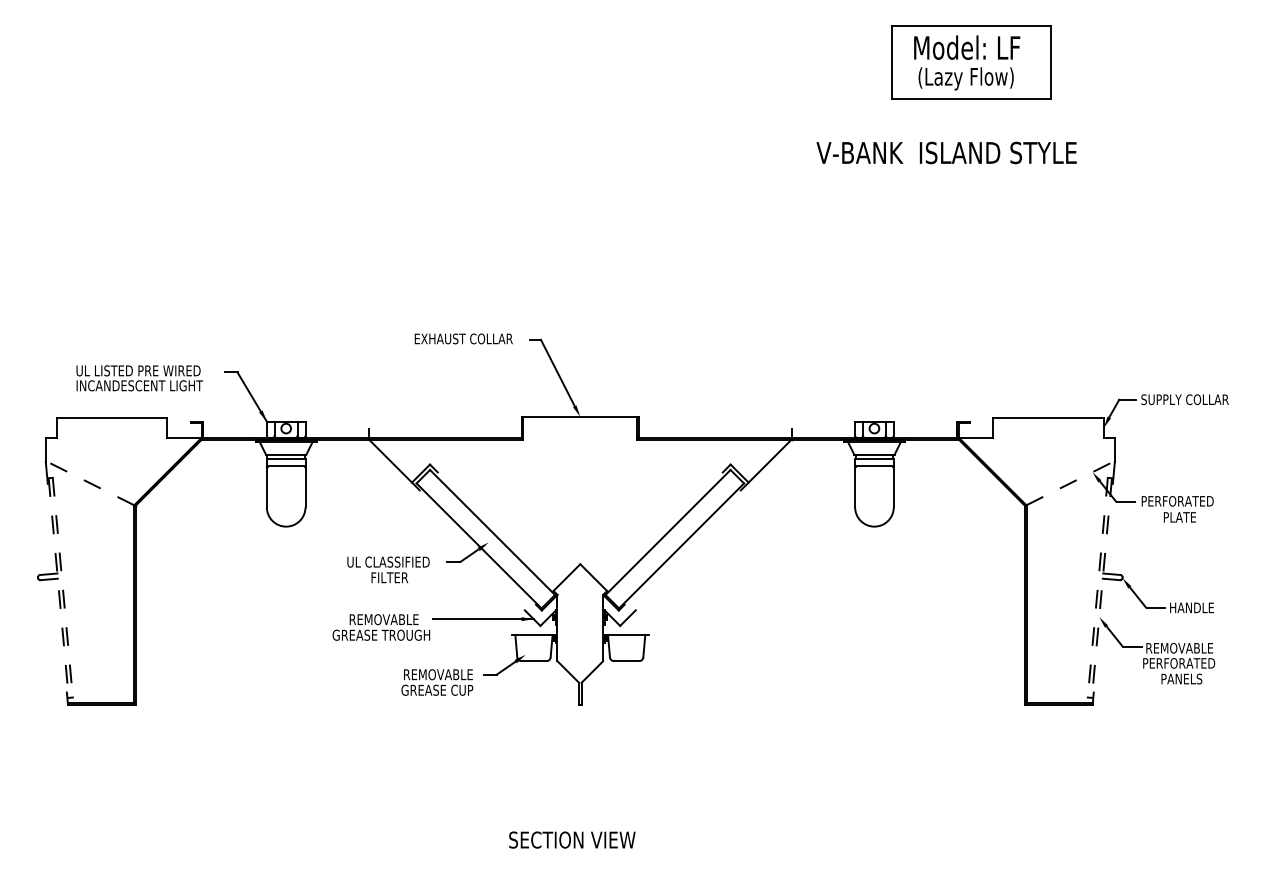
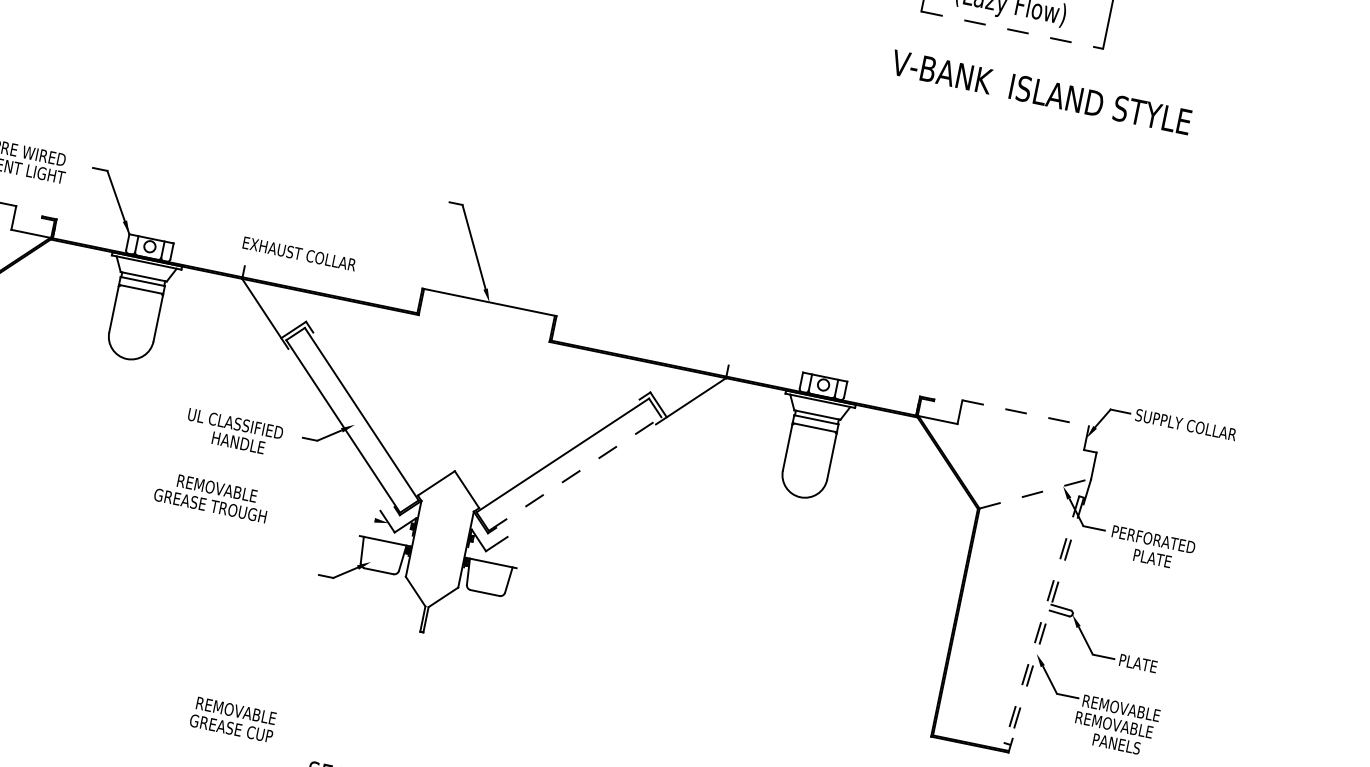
line: (972, 98) -> (1013, 30), solid -> dashed
text: (946, 152) -> (1041, 91), moved
text: (463, 338) -> (299, 253), moved
line: (1049, 417) -> (1026, 413), solid -> dashed
line: (681, 545) -> (575, 473), solid -> dashed
text: (394, 577) -> (238, 442), FILTER -> HANDLE
text: (1192, 607) -> (1145, 664), HANDLE -> PLATE
line: (483, 619) -> (330, 511), removed
text: (1179, 663) -> (1117, 725), PERFORATED -> REMOVABLE
text: (437, 682) -> (233, 719), moved

